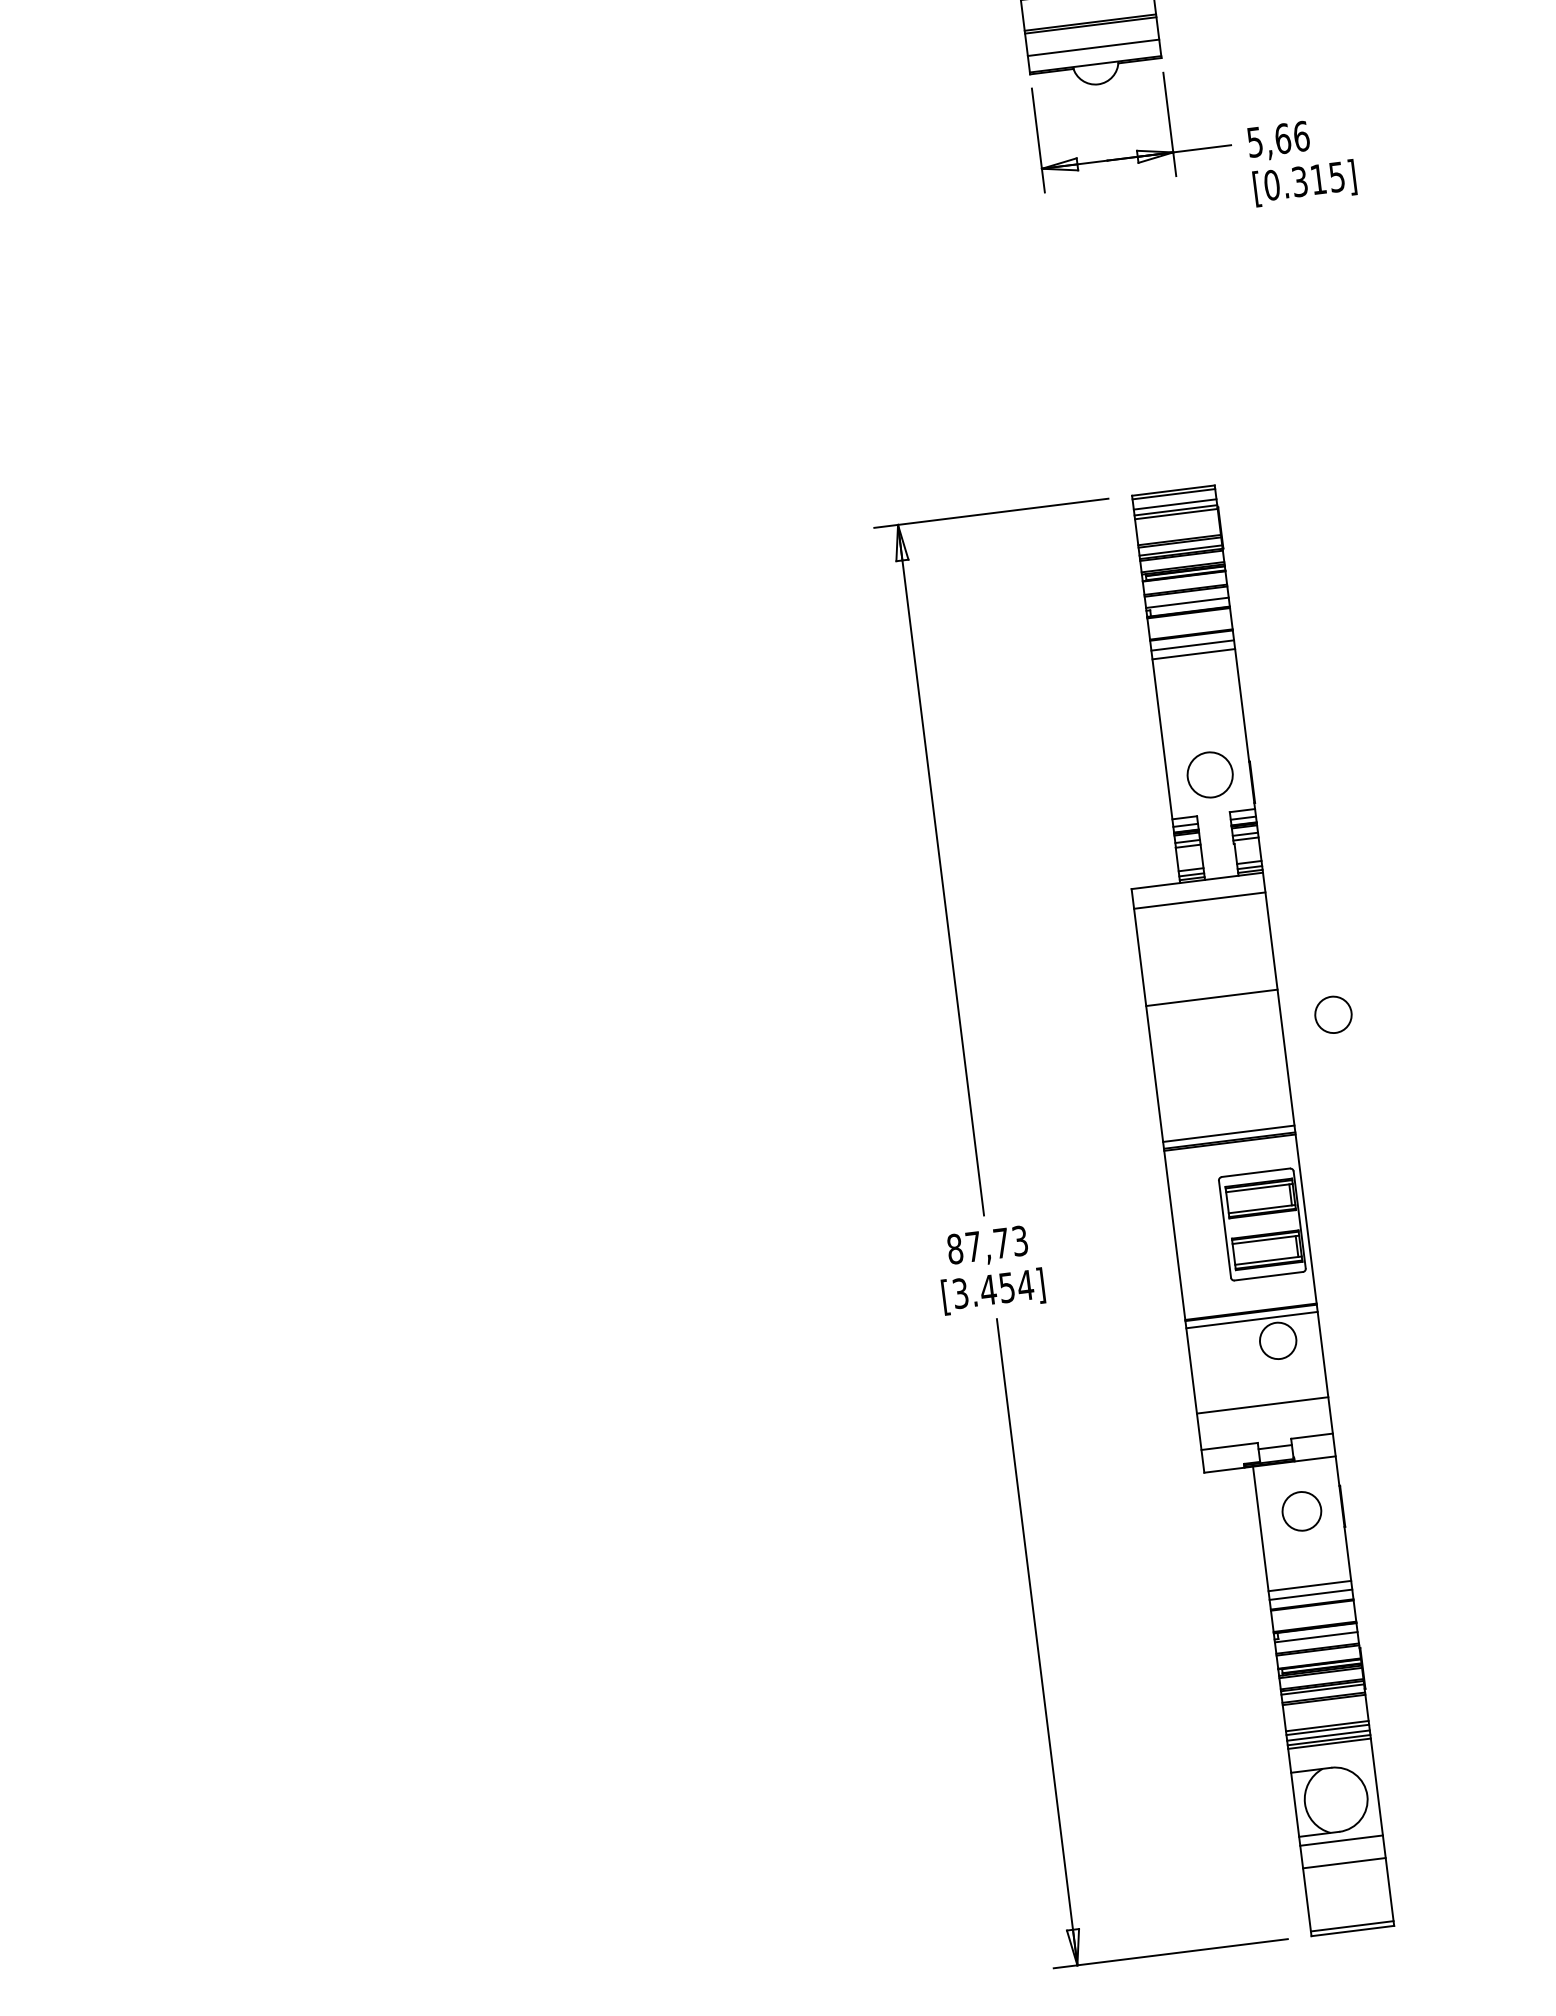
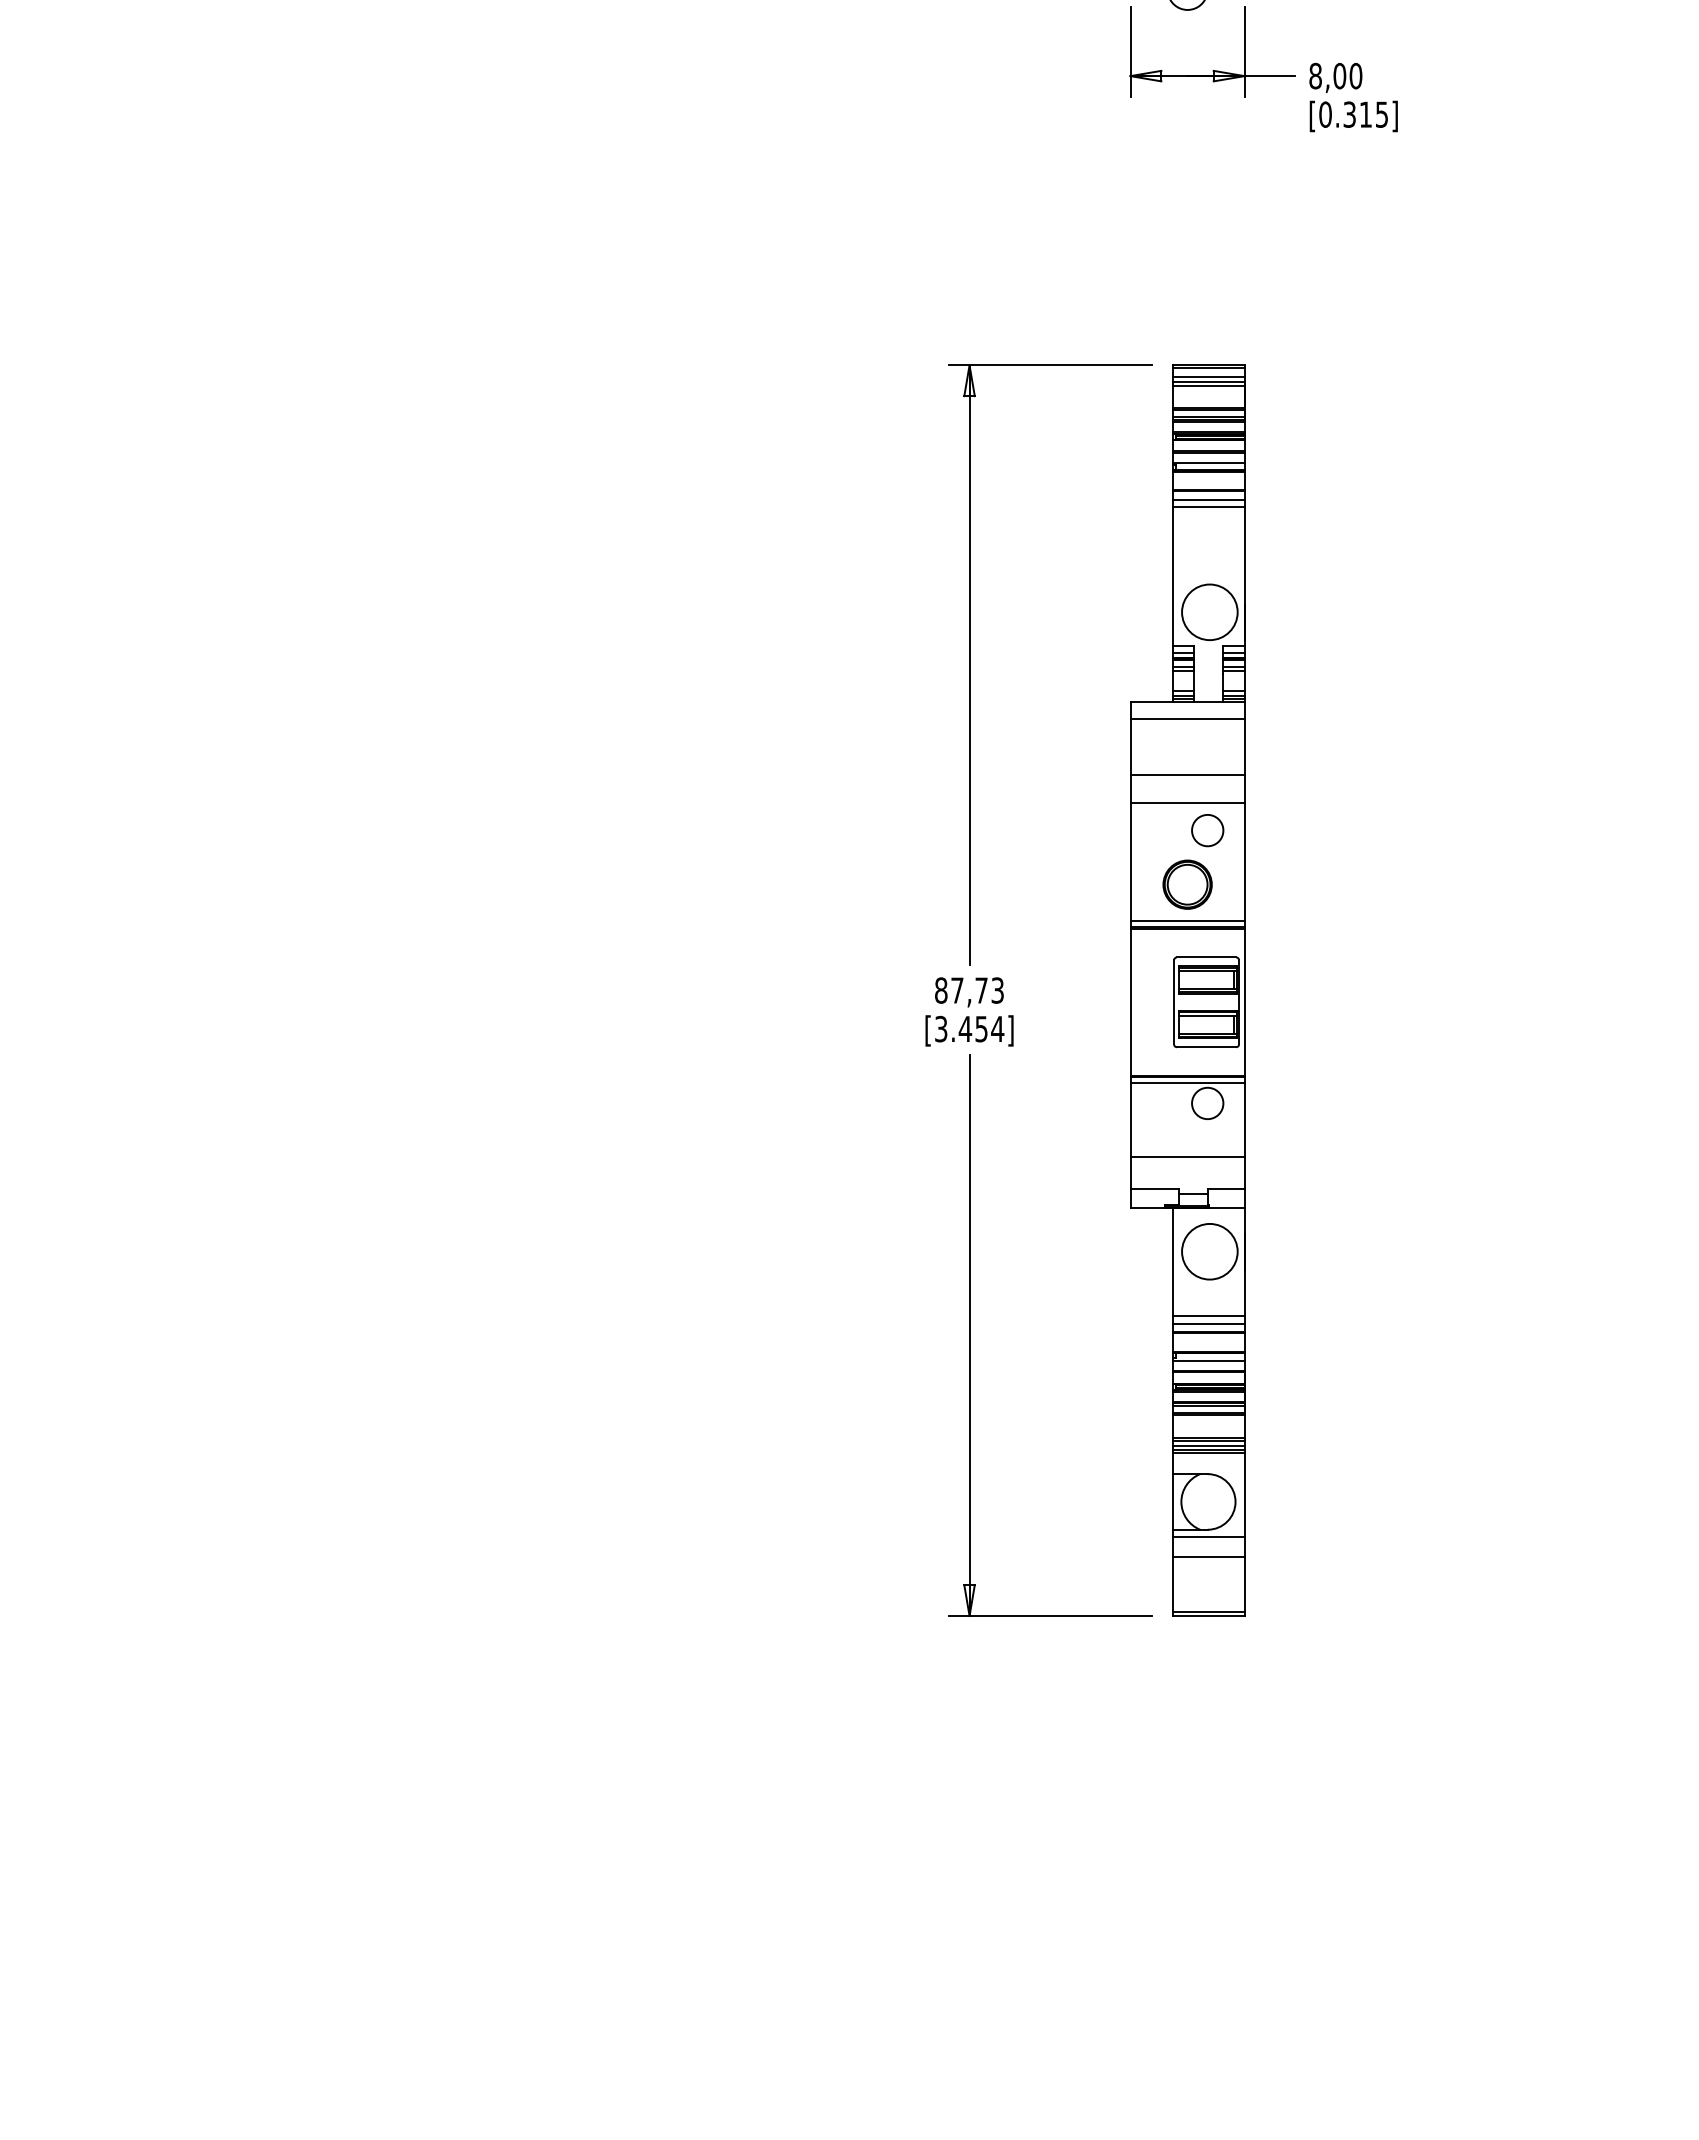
text: (1277, 138) -> (1335, 75), 5,66 -> 8,00
circle: (1209, 775) -> (1209, 612), size x1.43
line: (1207, 966) -> (1187, 775), added
circle: (1333, 1014) -> (1207, 830), moved
part: (1223, 1091) -> (1187, 884), added
circle: (1301, 1511) -> (1209, 1251), size x1.67

